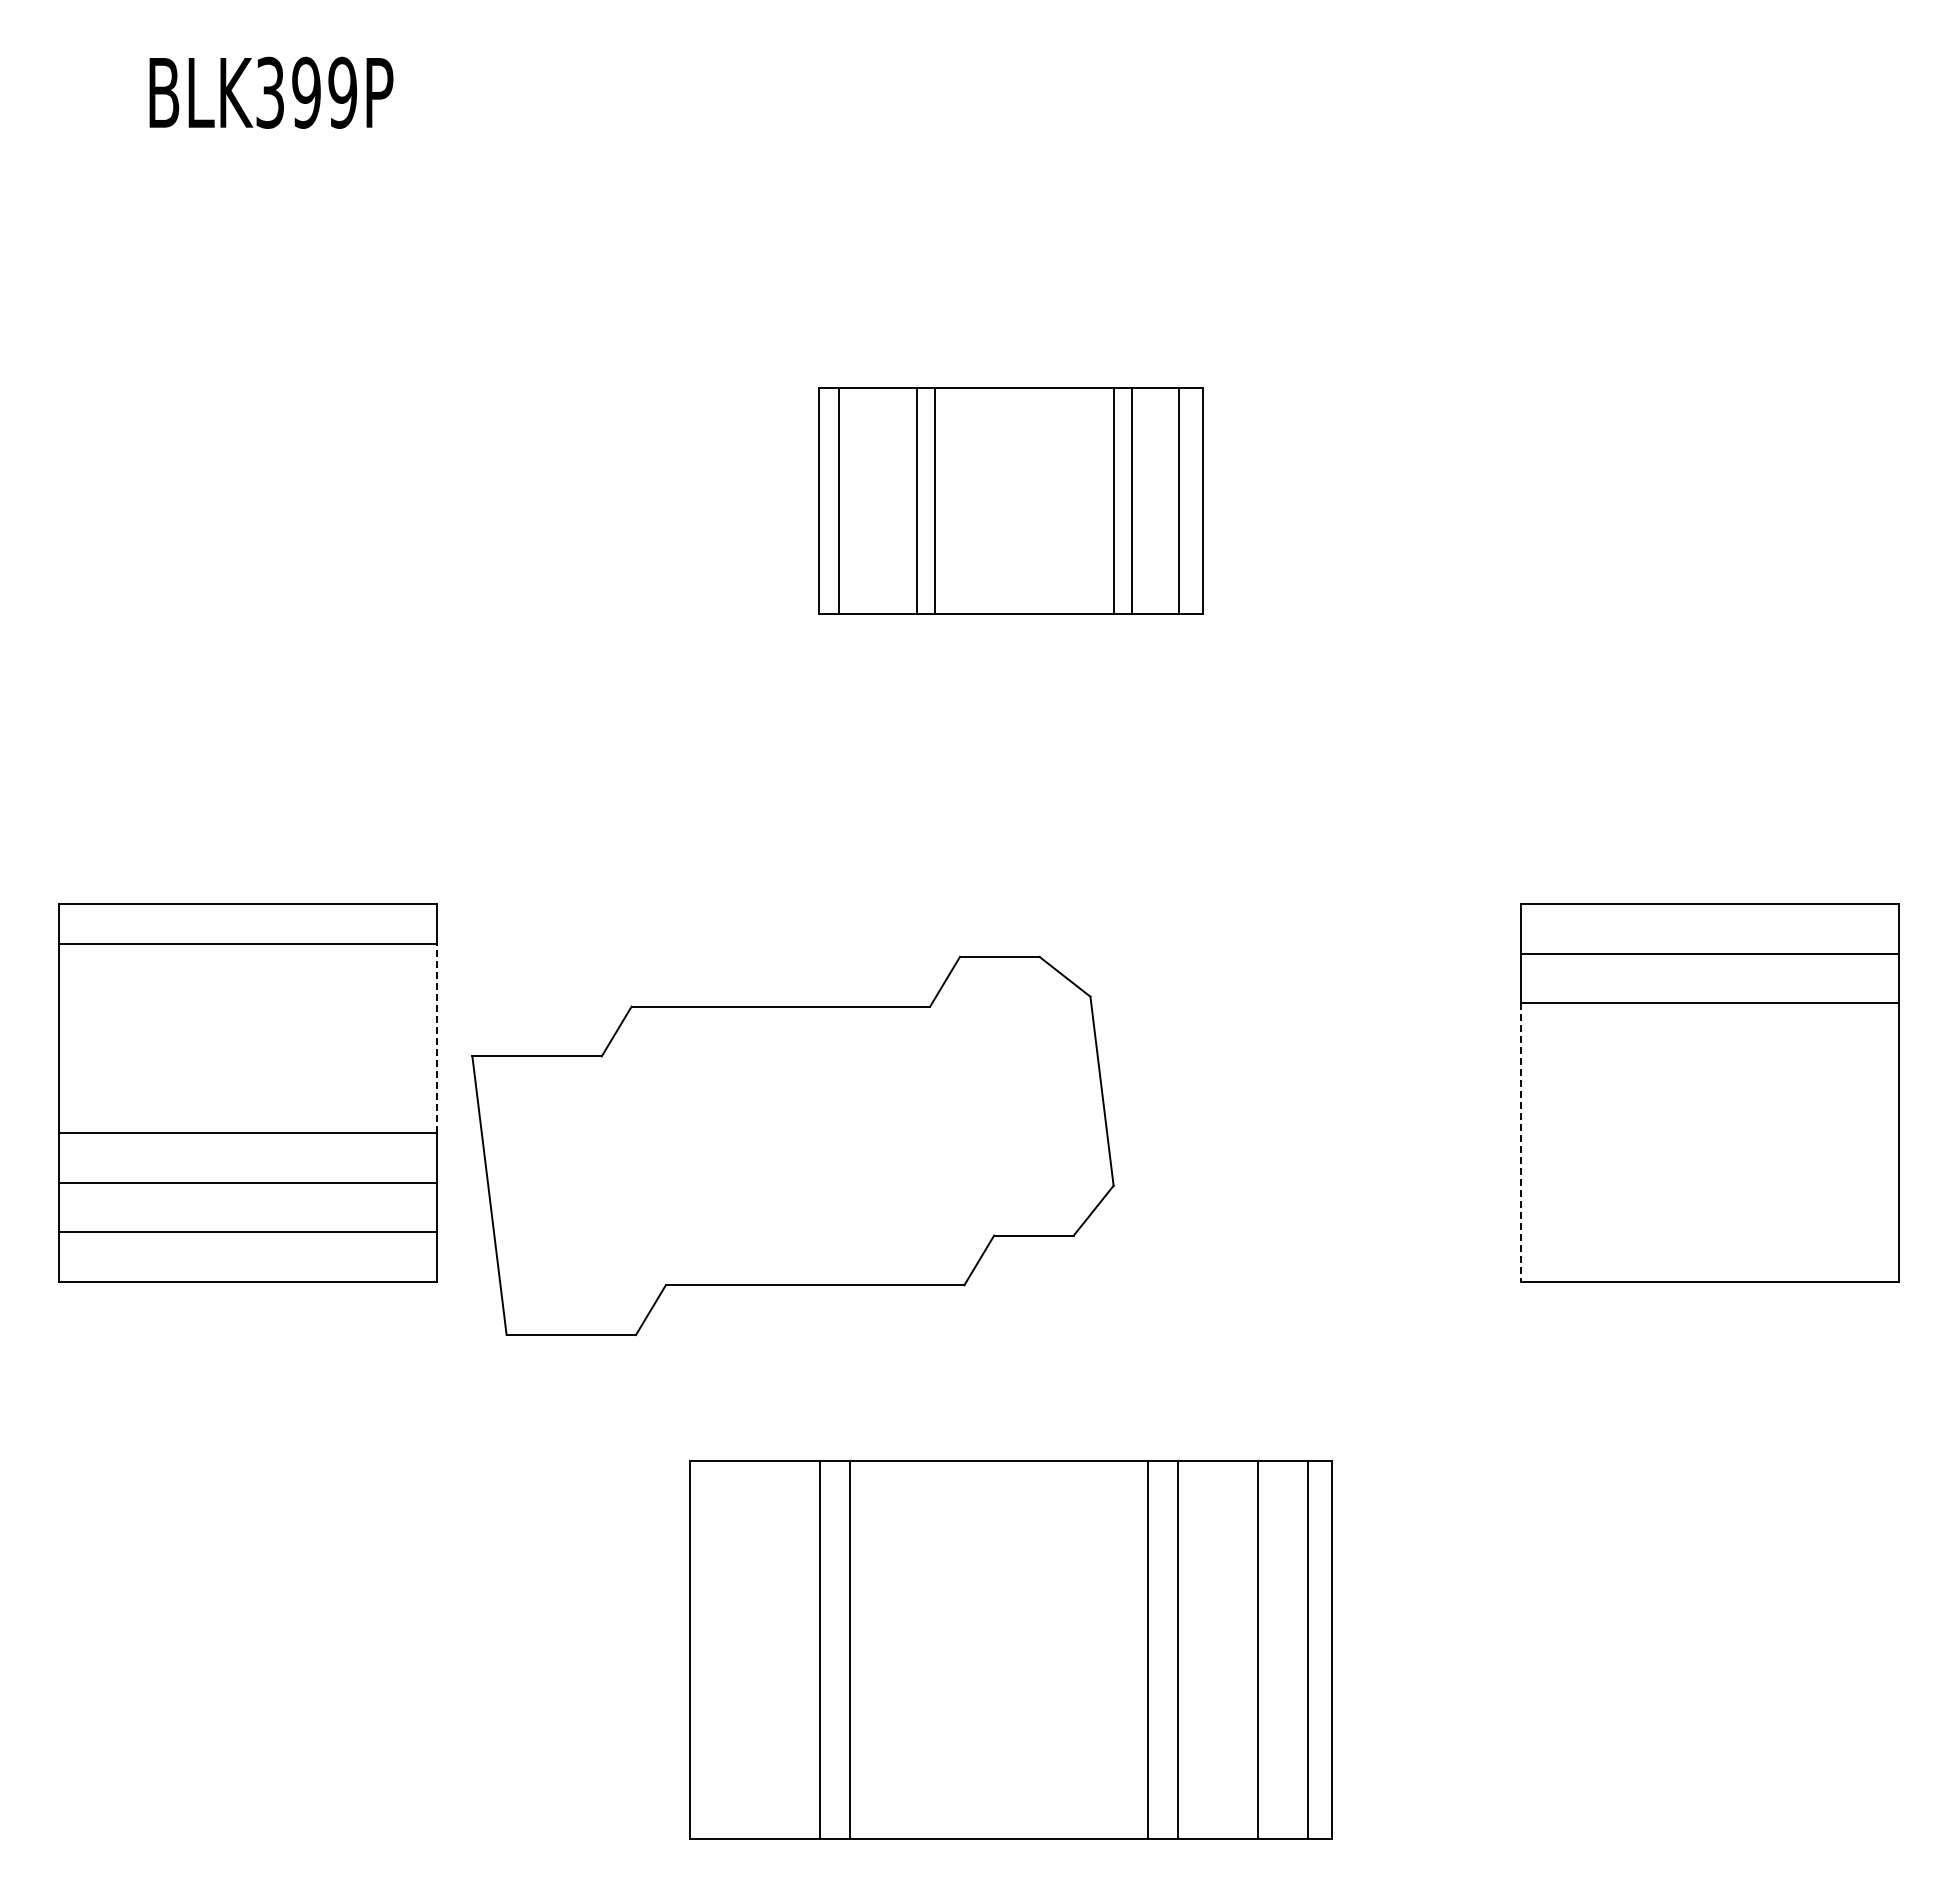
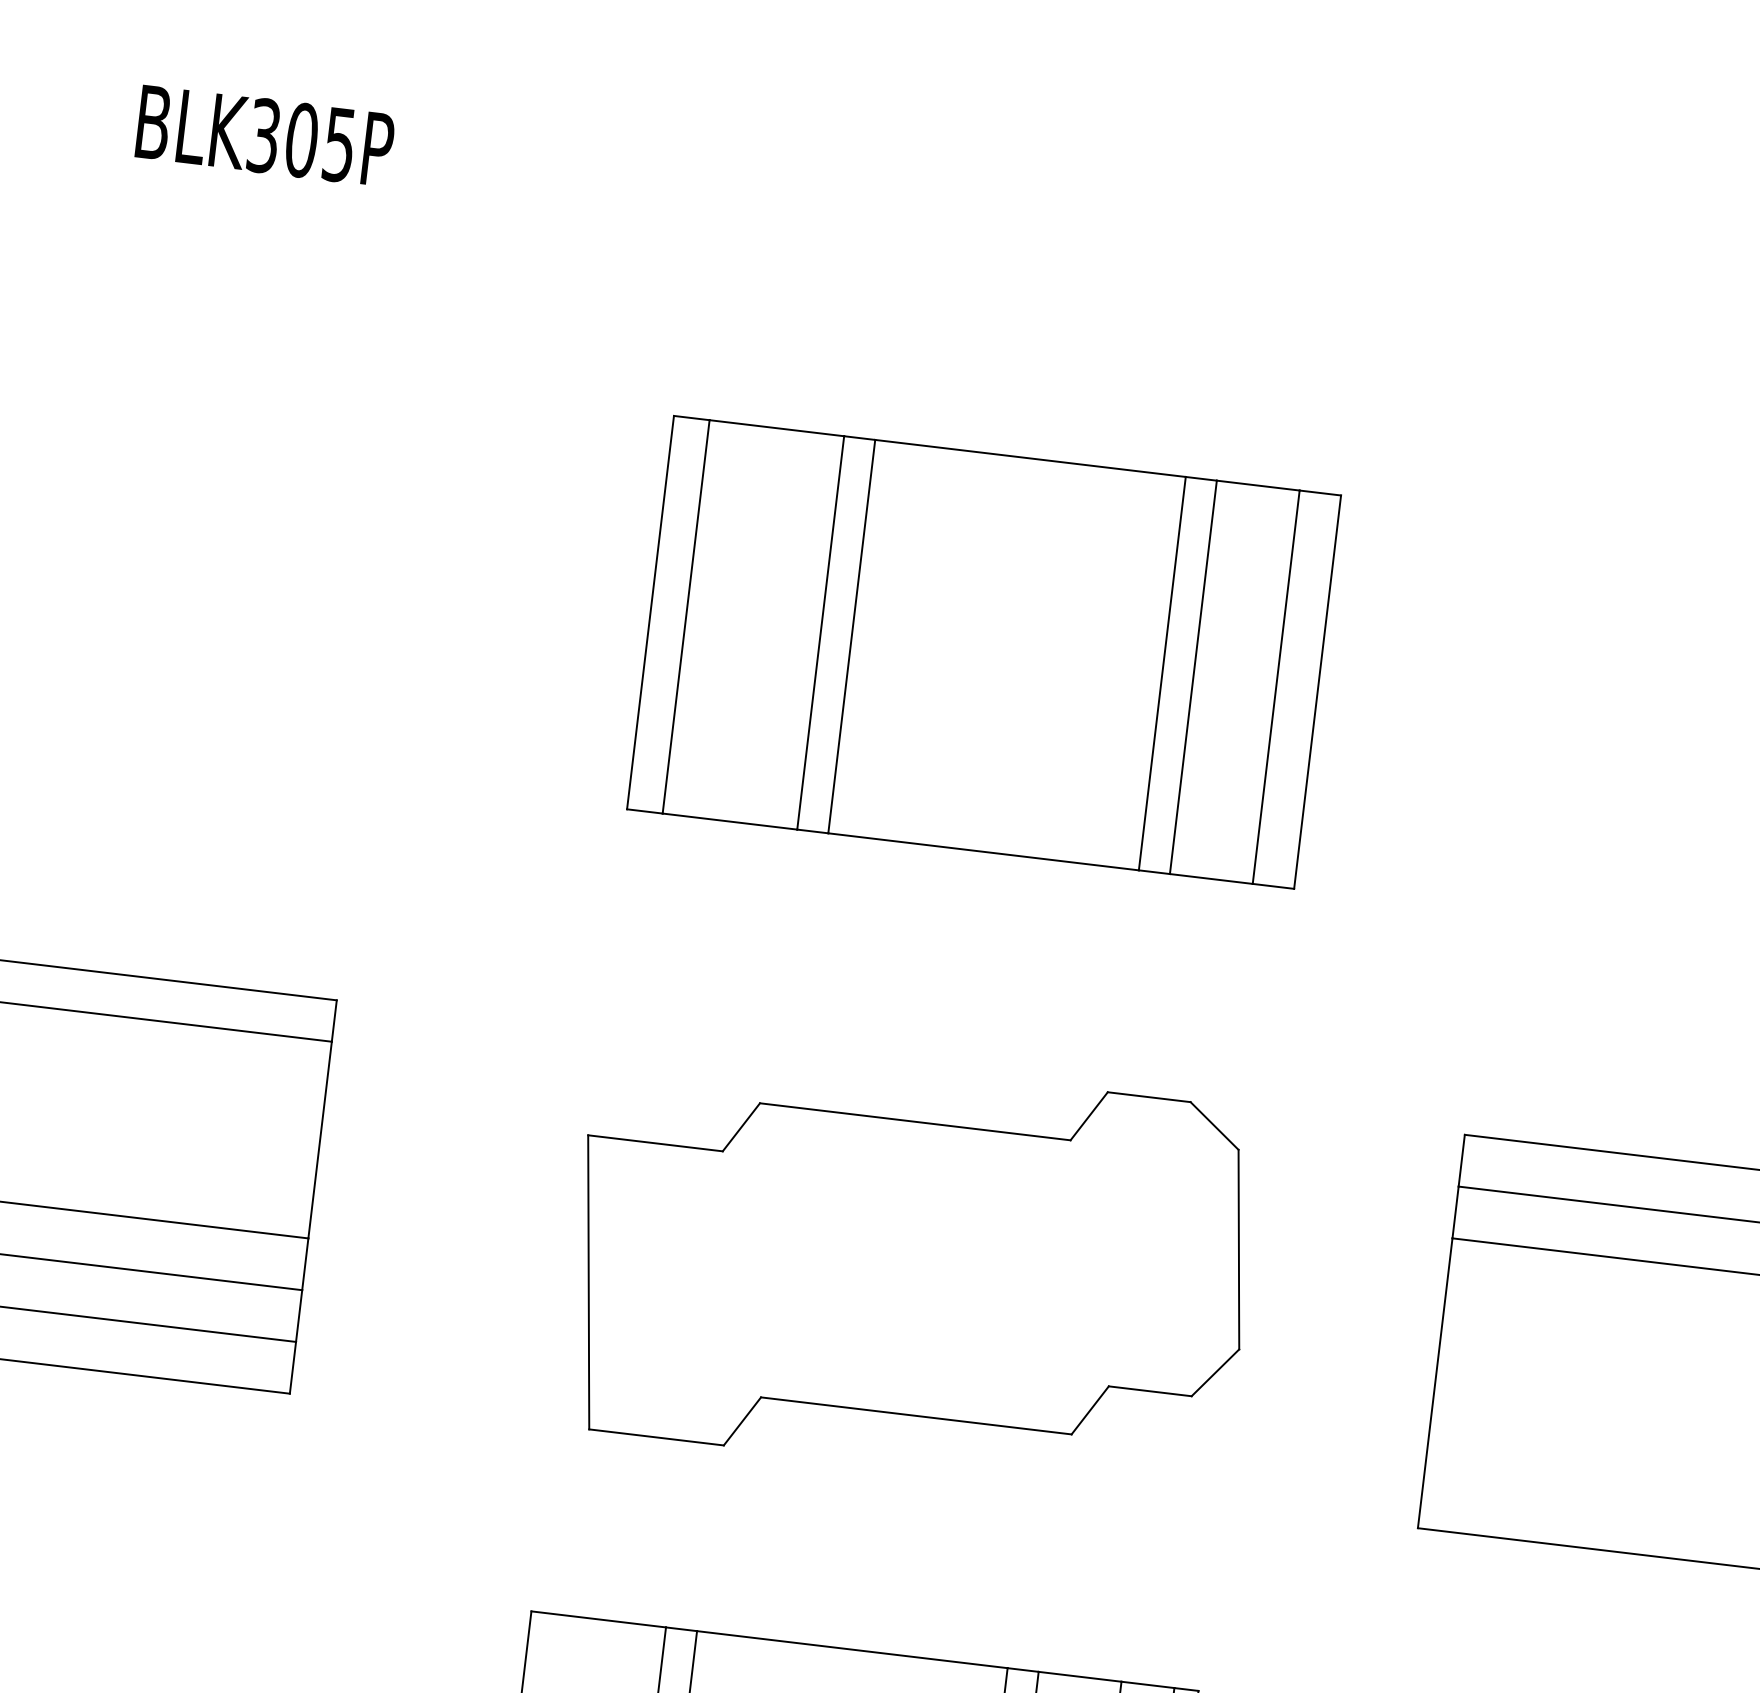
text: (324, 92) -> (320, 142), BLK399P -> BLK305P
part: (1010, 500) -> (983, 651), size x1.67
line: (436, 1038) -> (319, 1140), dashed -> solid
line: (1521, 1143) -> (1435, 1384), dashed -> solid
part: (792, 1145) -> (910, 1267), moved

